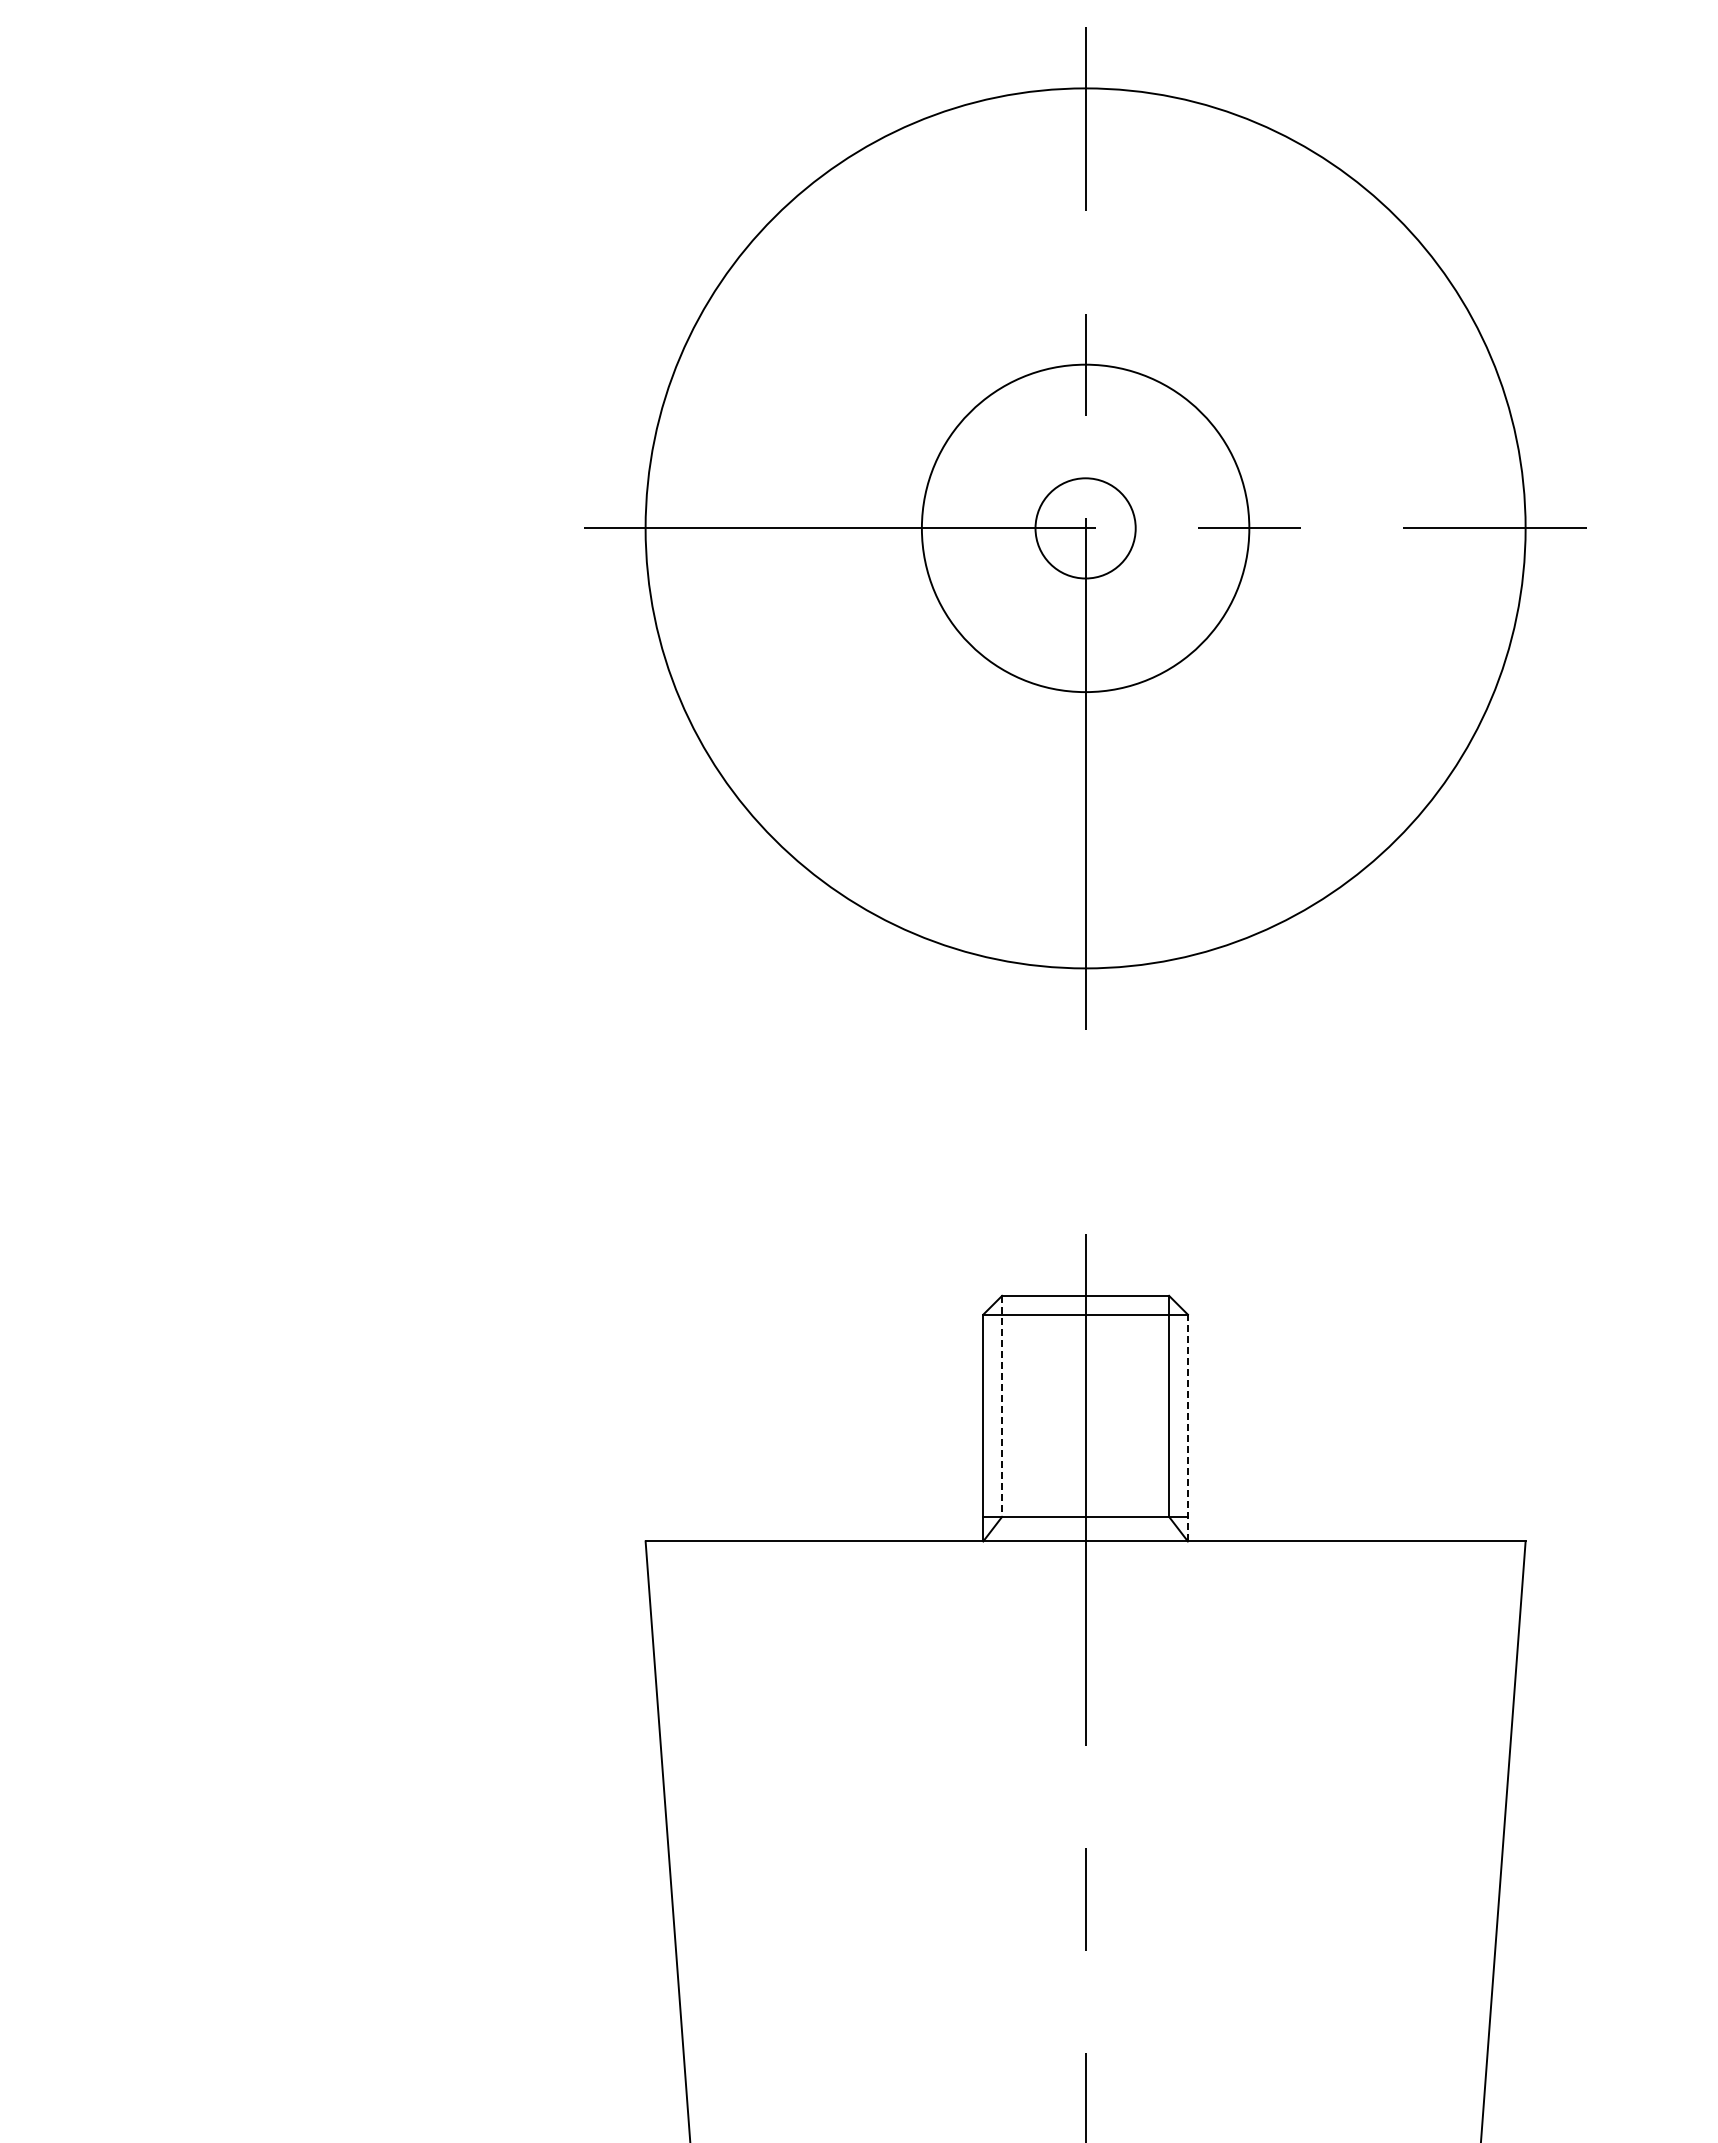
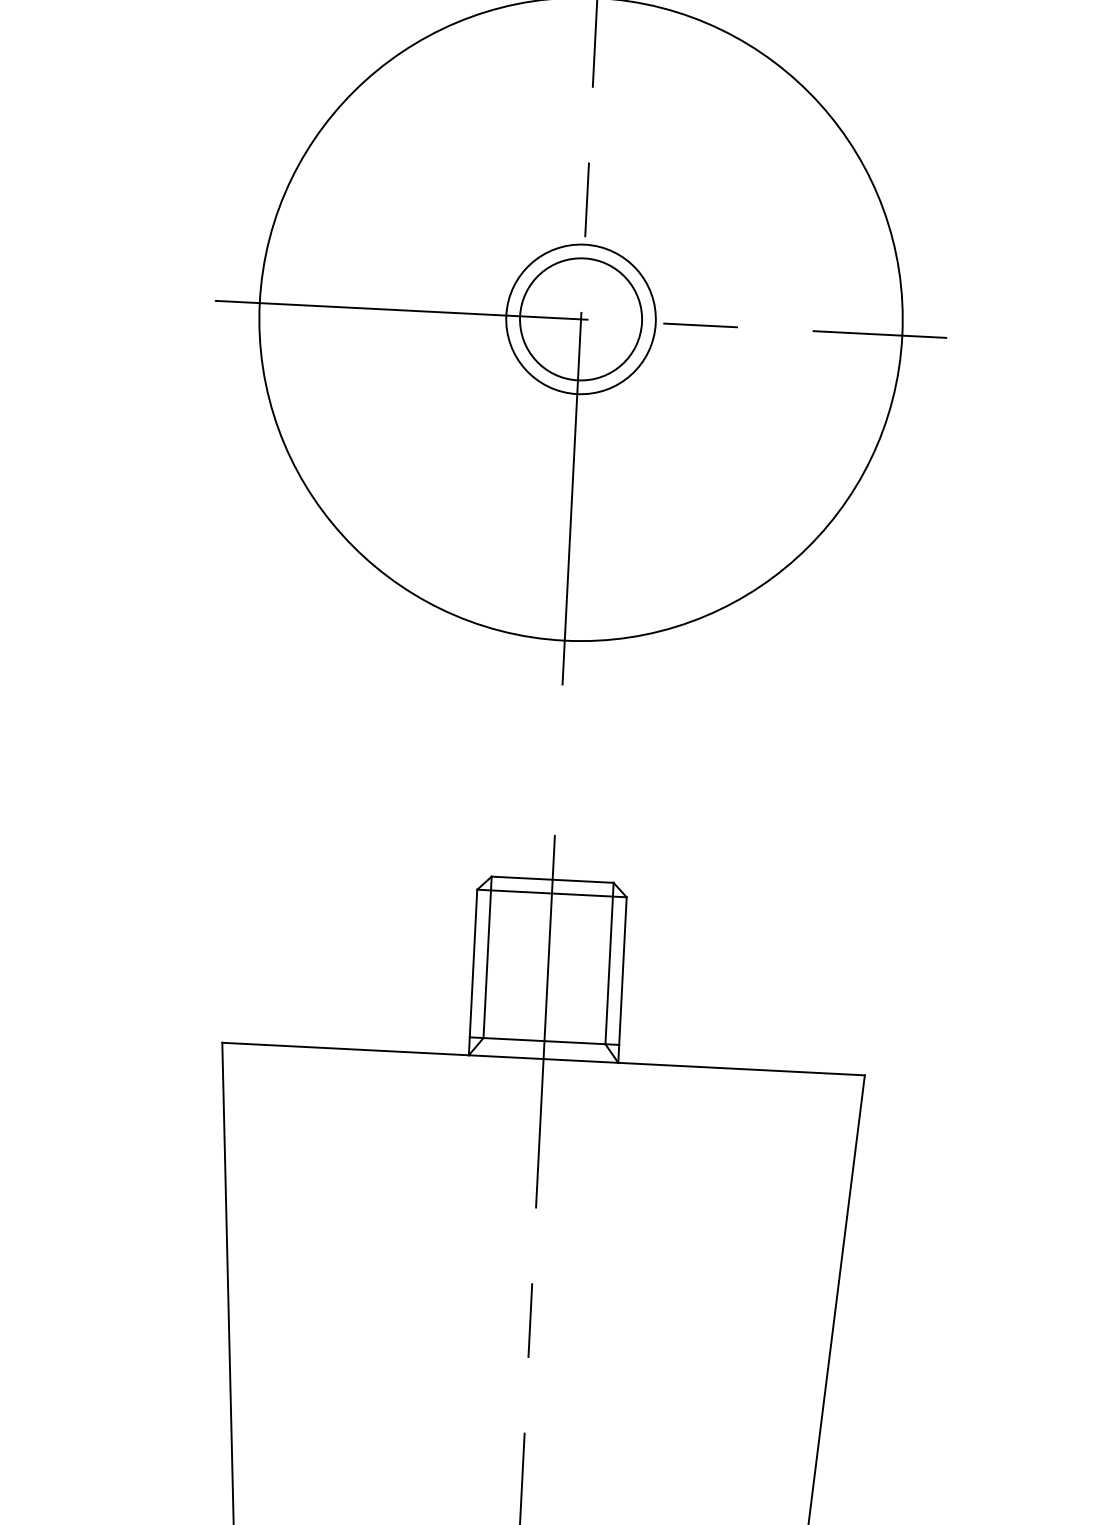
circle: (1085, 527) -> (581, 318), size x1.67
circle: (1085, 528) -> (580, 319), size x0.62
line: (1002, 1406) -> (487, 957), dashed -> solid
line: (1187, 1427) -> (622, 979), dashed -> solid

